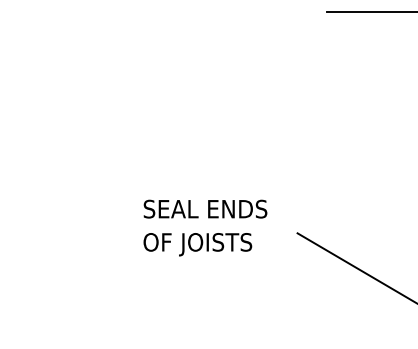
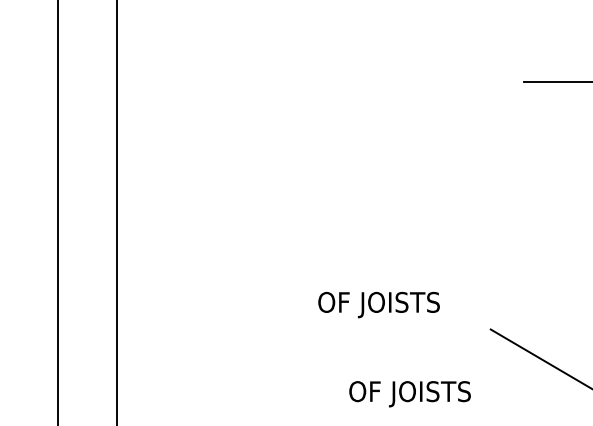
text: (205, 211) -> (387, 304), SEAL ENDS -> OF JOISTS
text: (197, 244) -> (409, 394), moved

